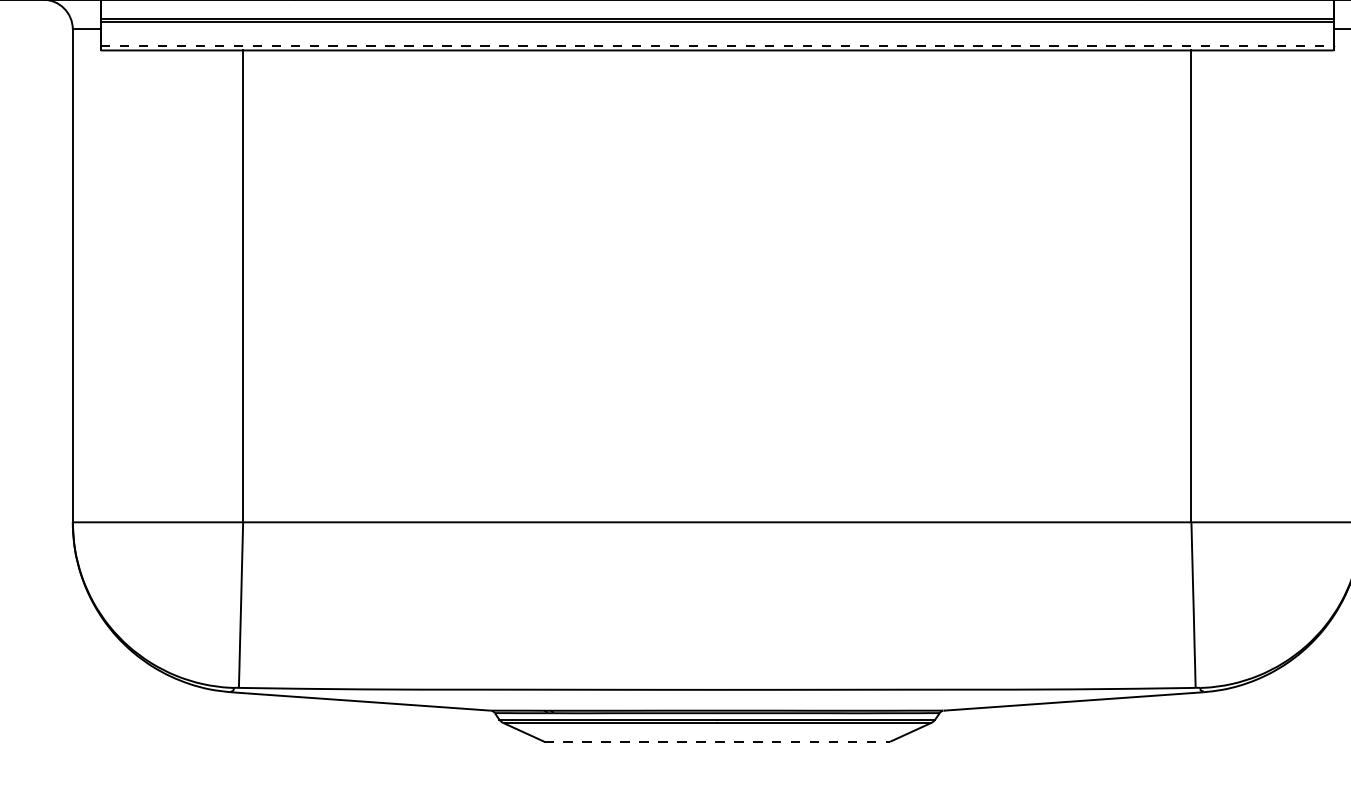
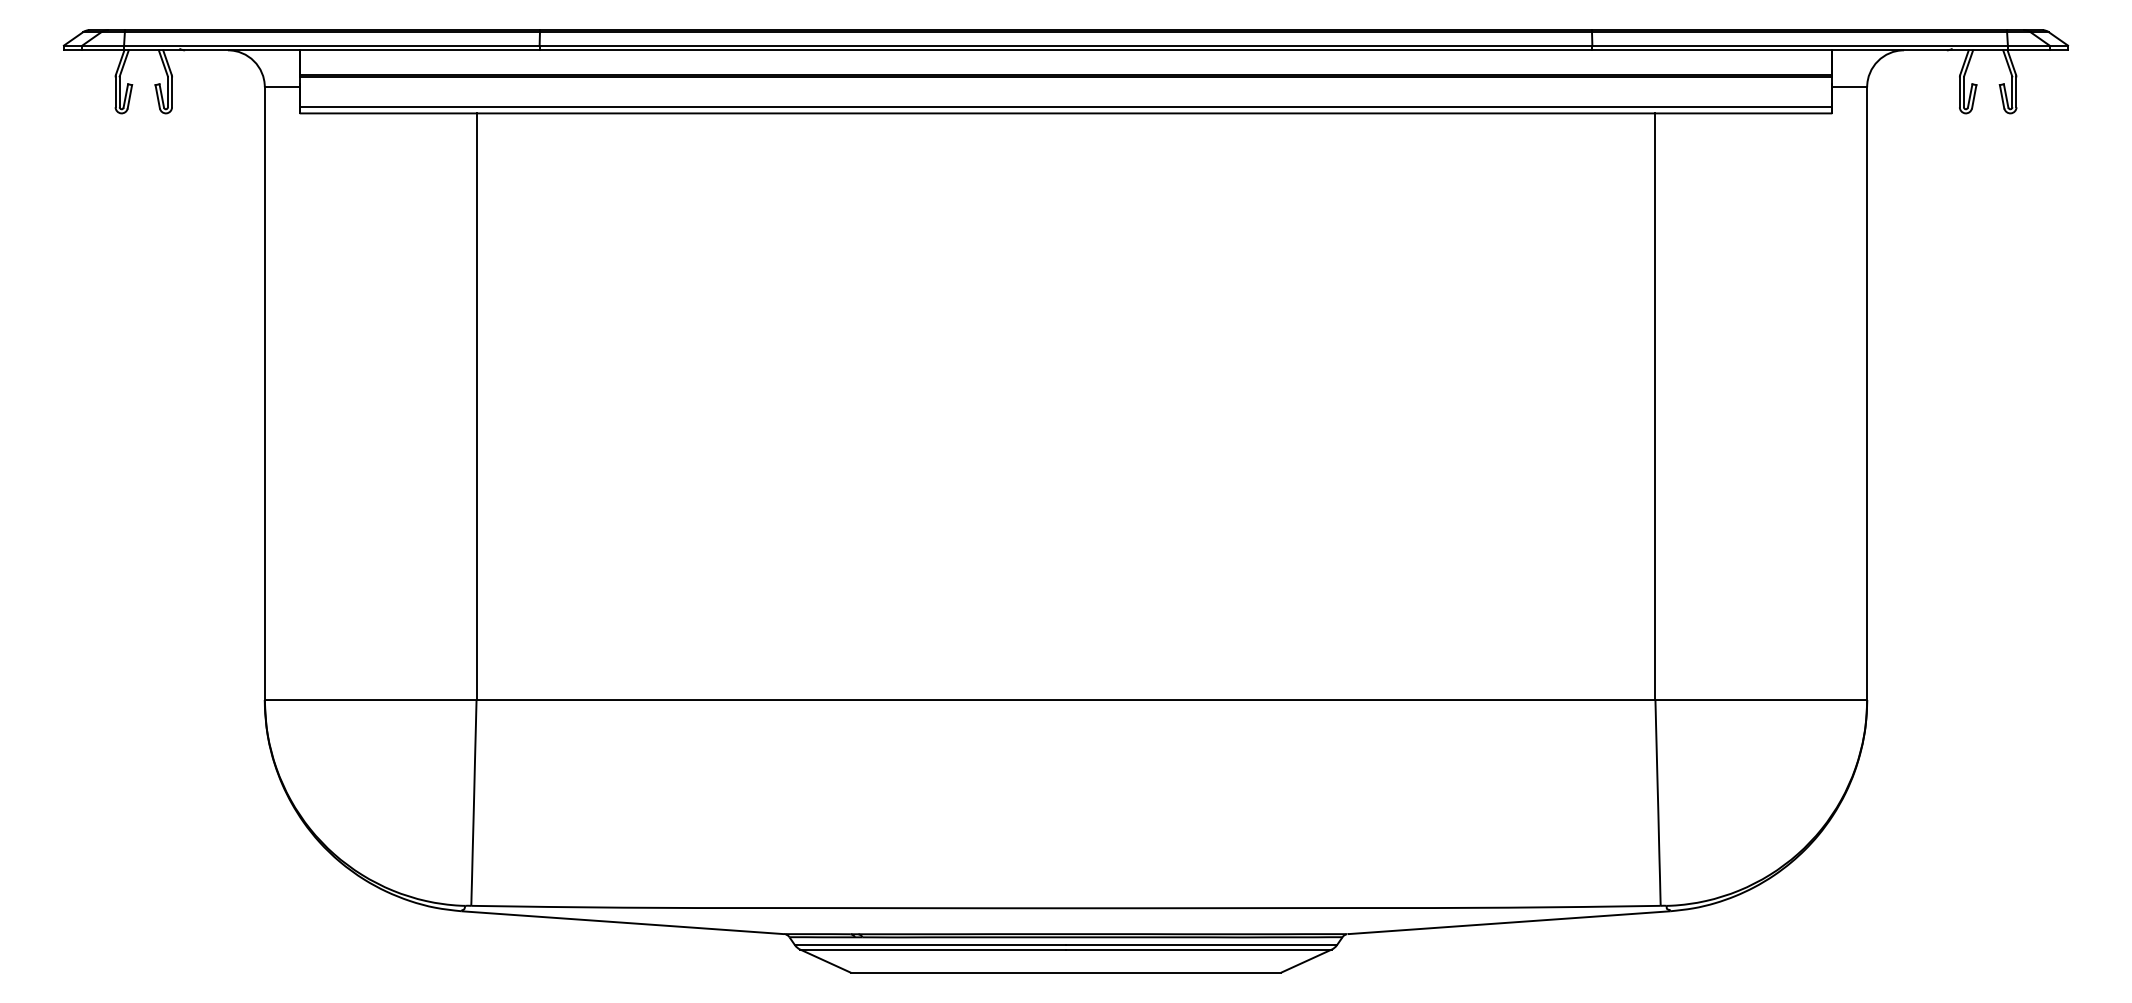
line: (717, 45) -> (1066, 107), dashed -> solid
line: (717, 741) -> (1066, 972), dashed -> solid

